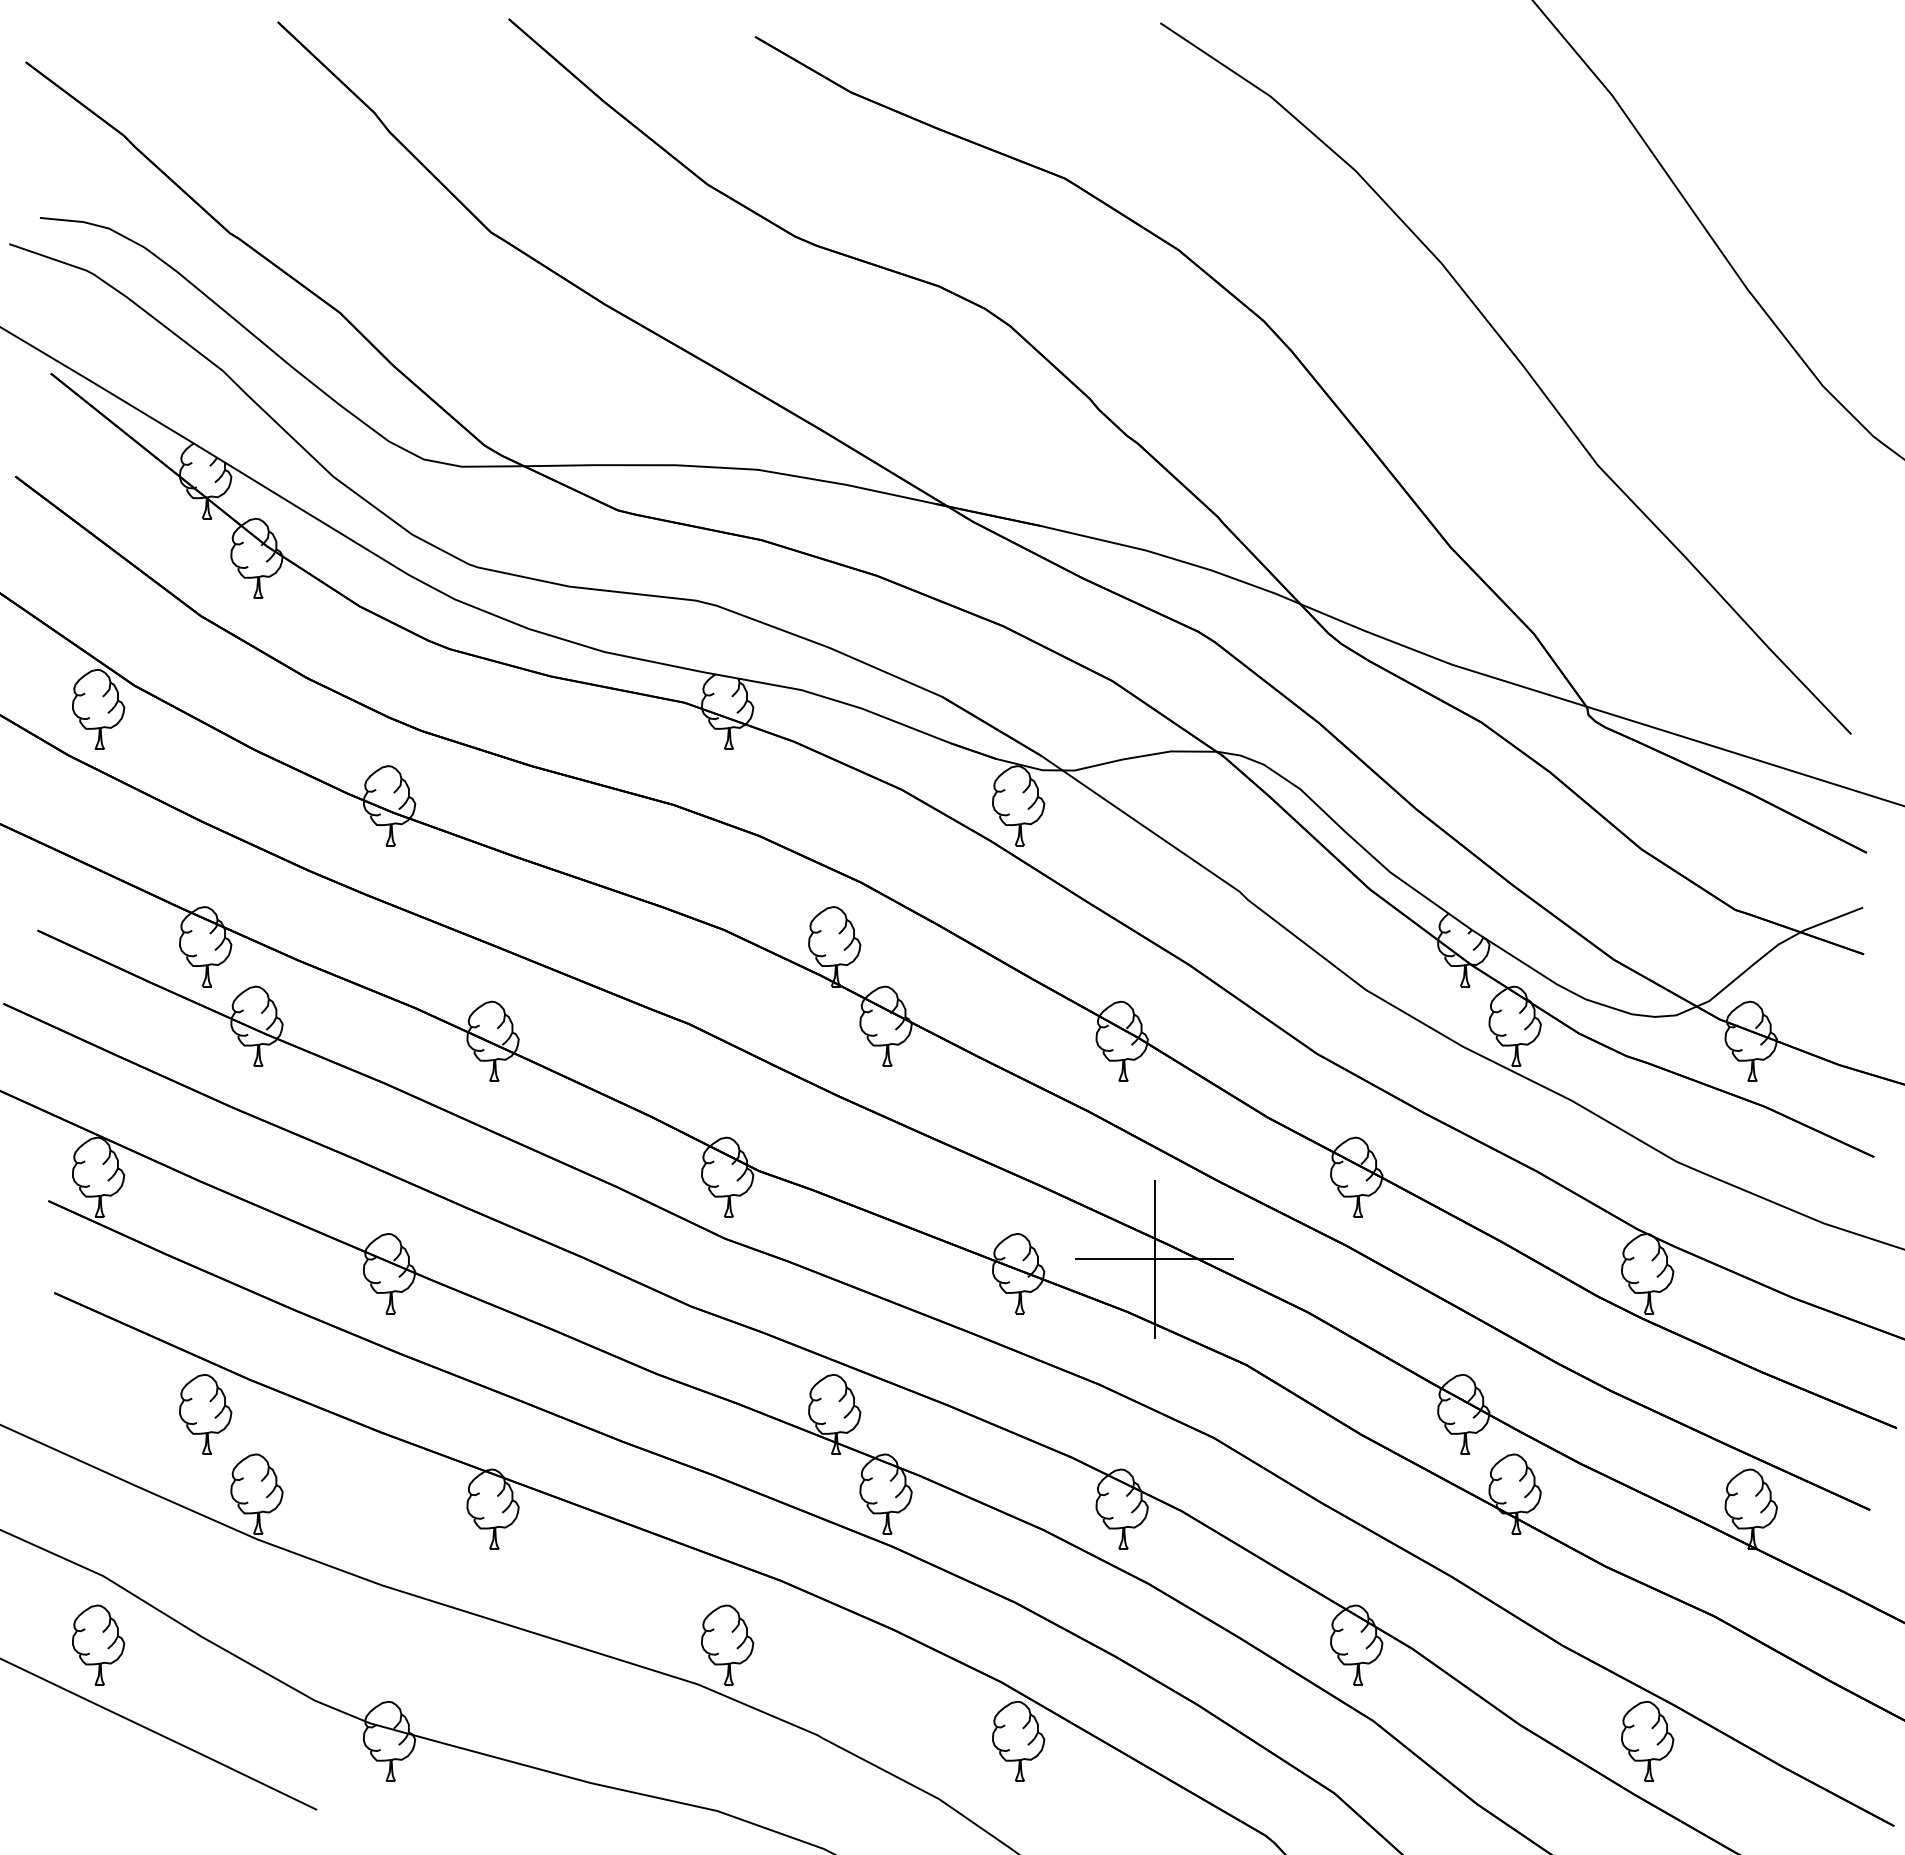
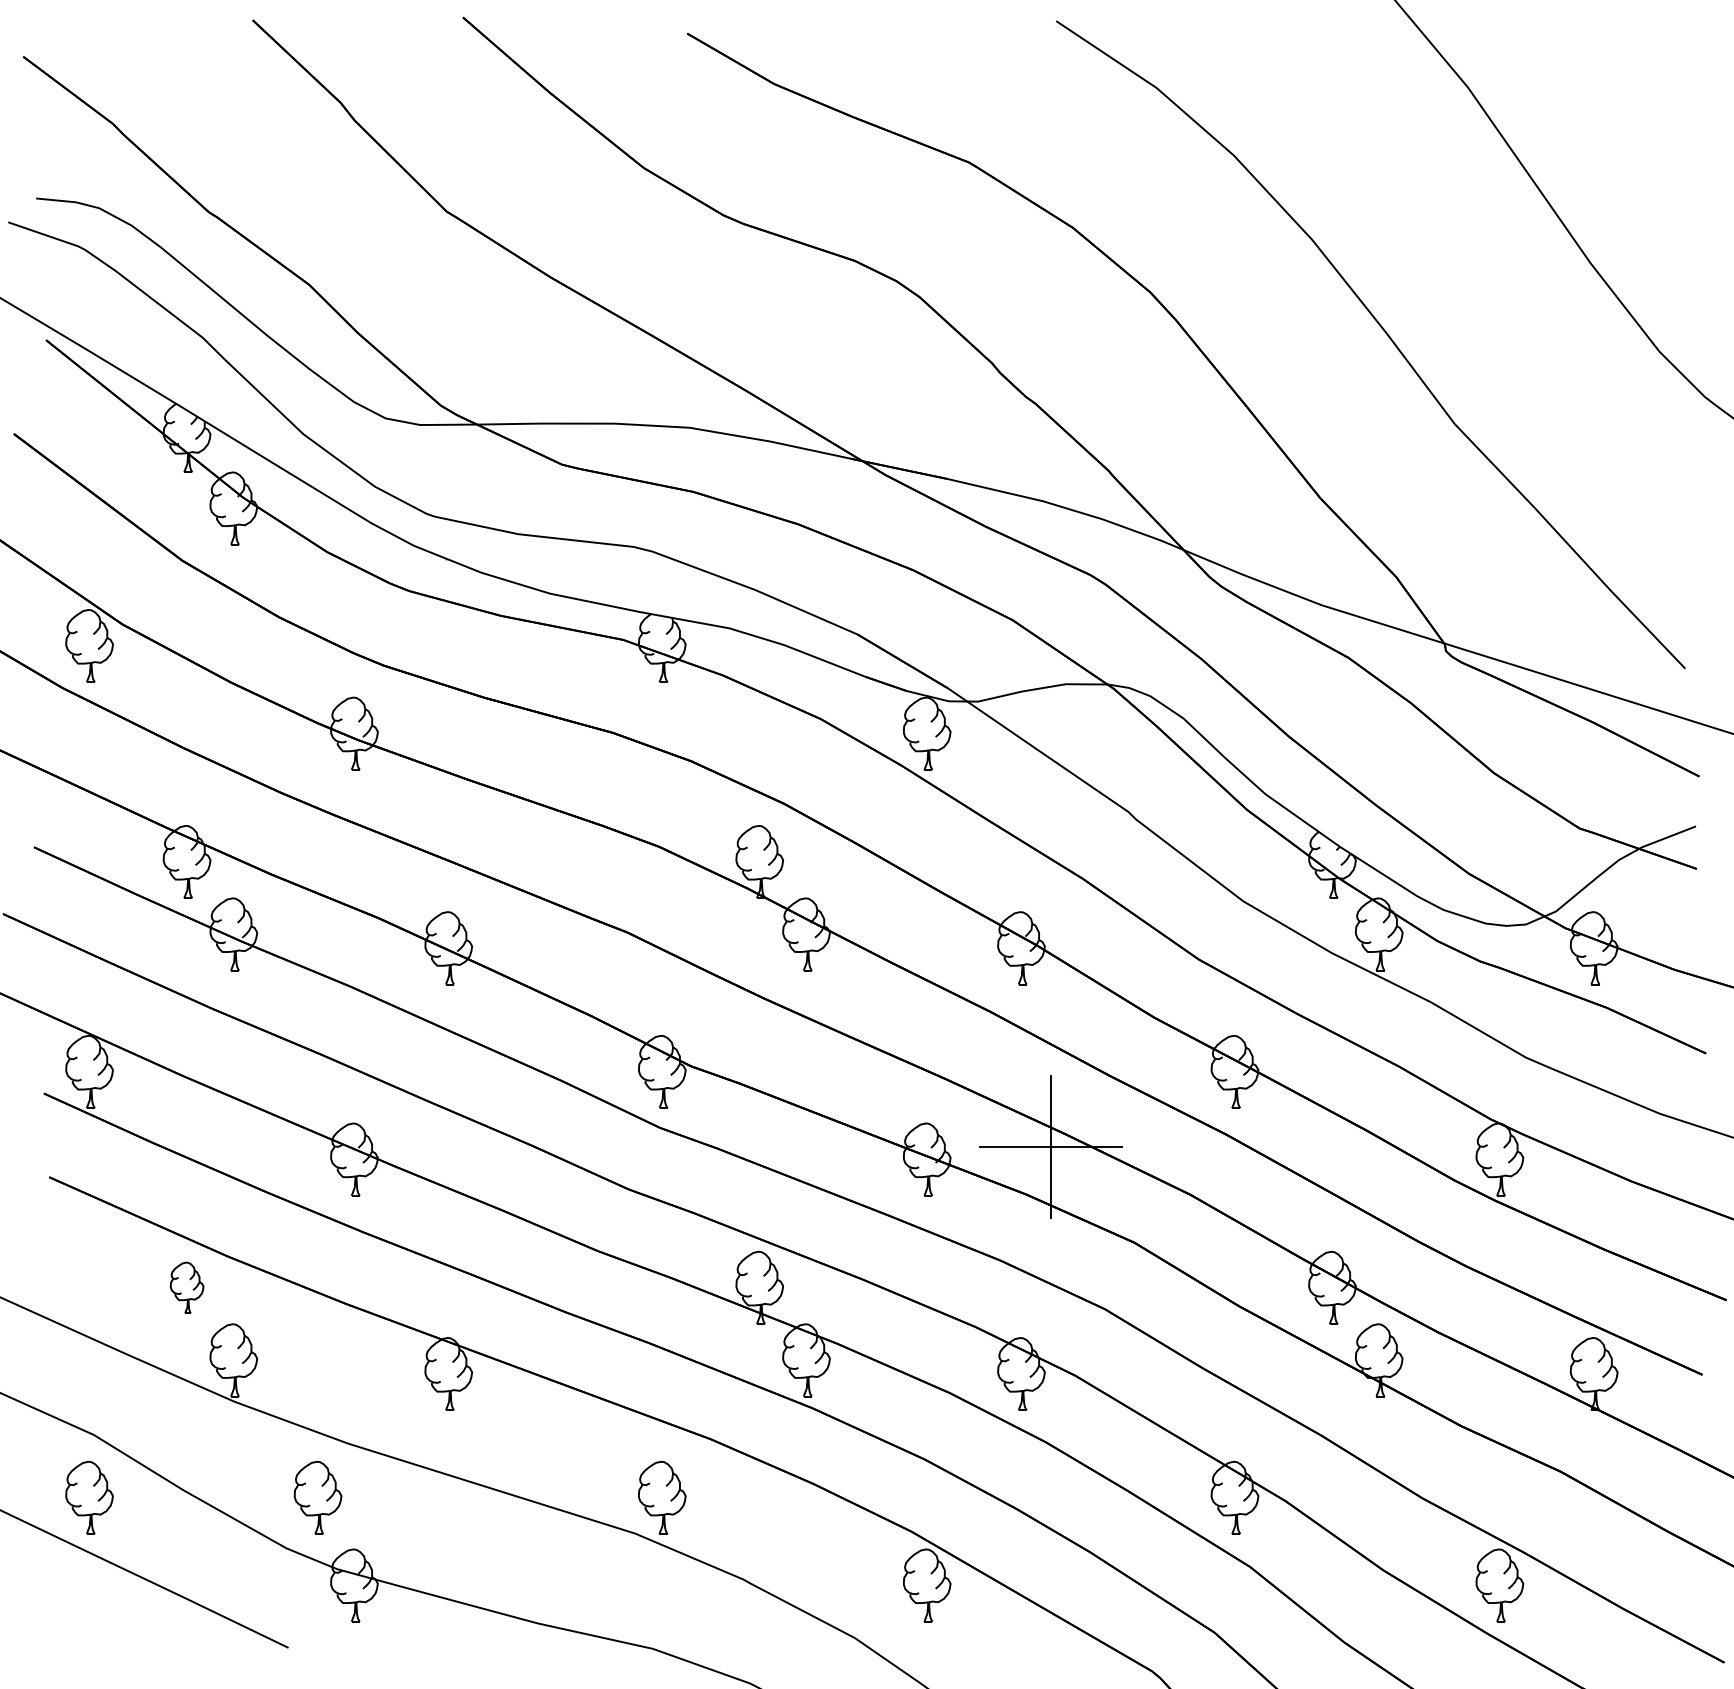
part: (205, 1414) -> (186, 1287), size x0.7
part: (349, 1644) -> (318, 1497), added

